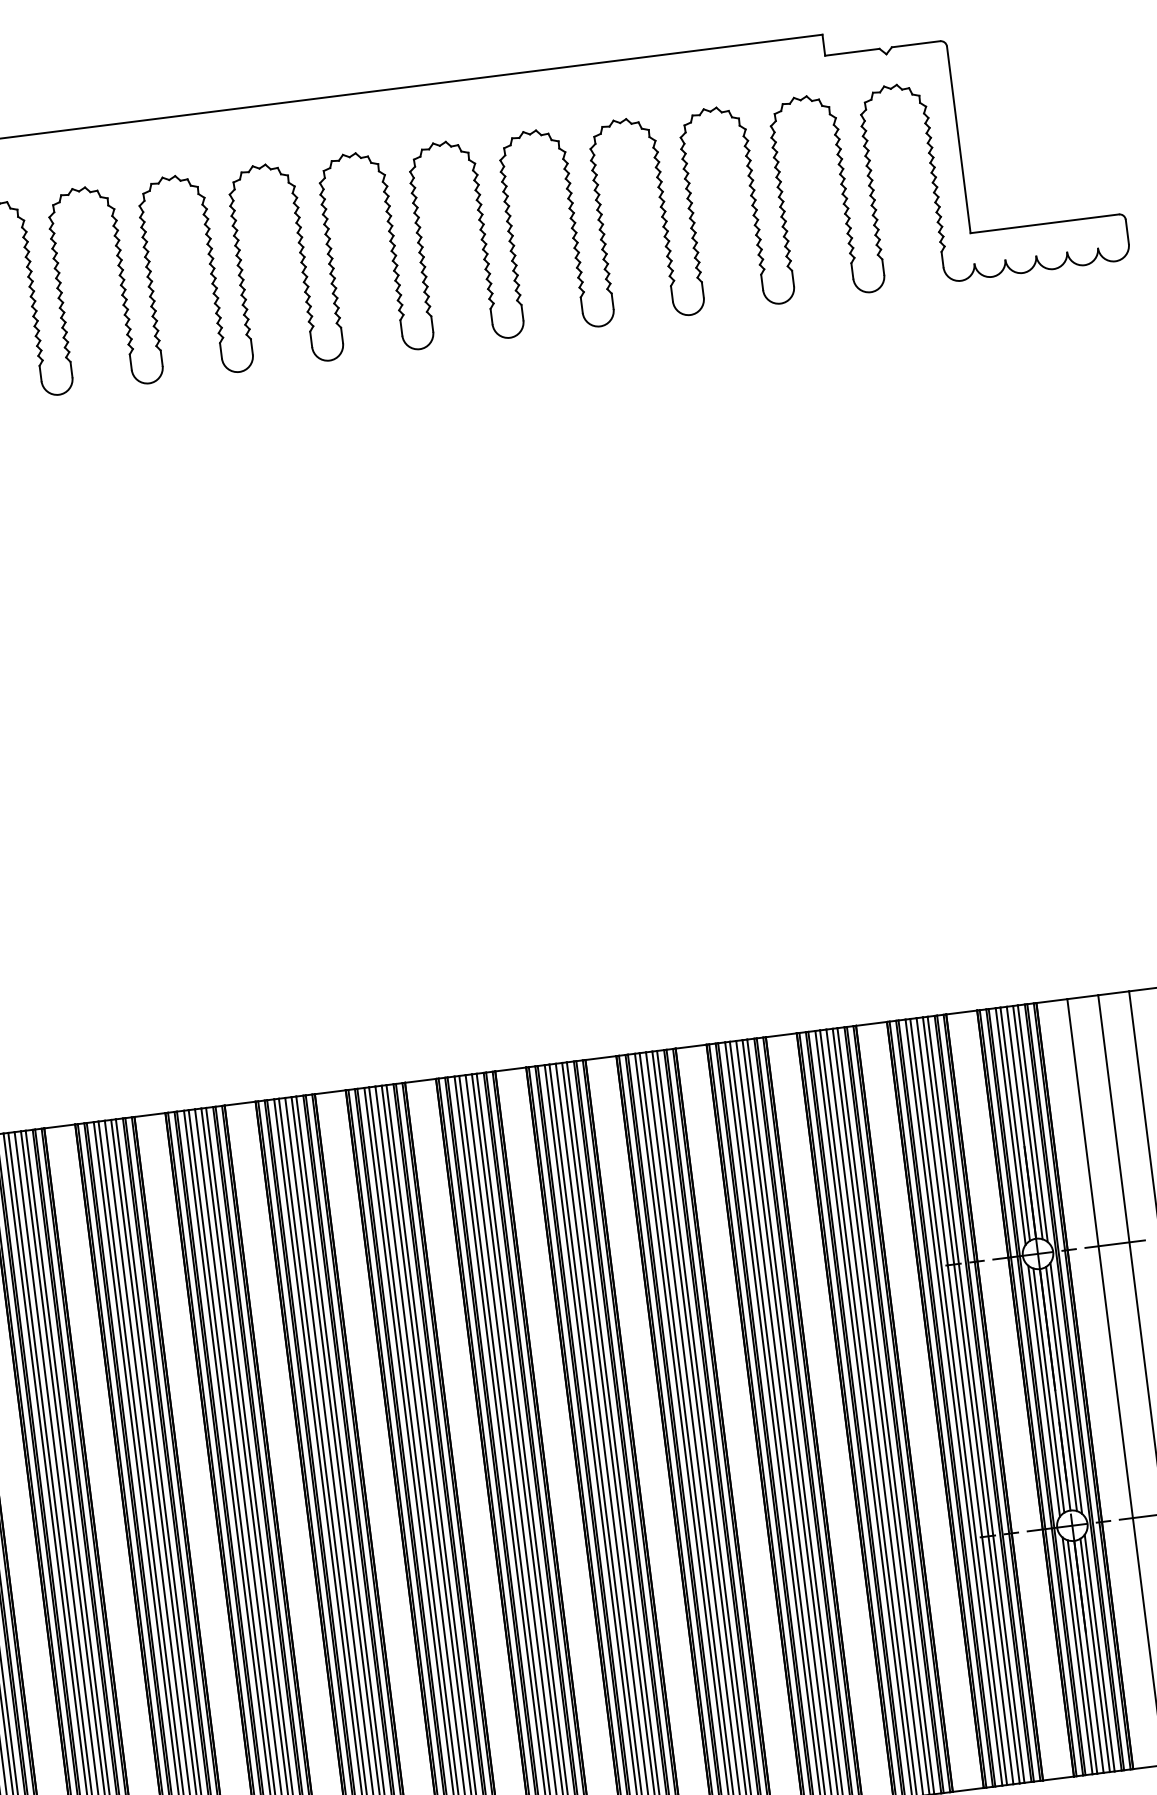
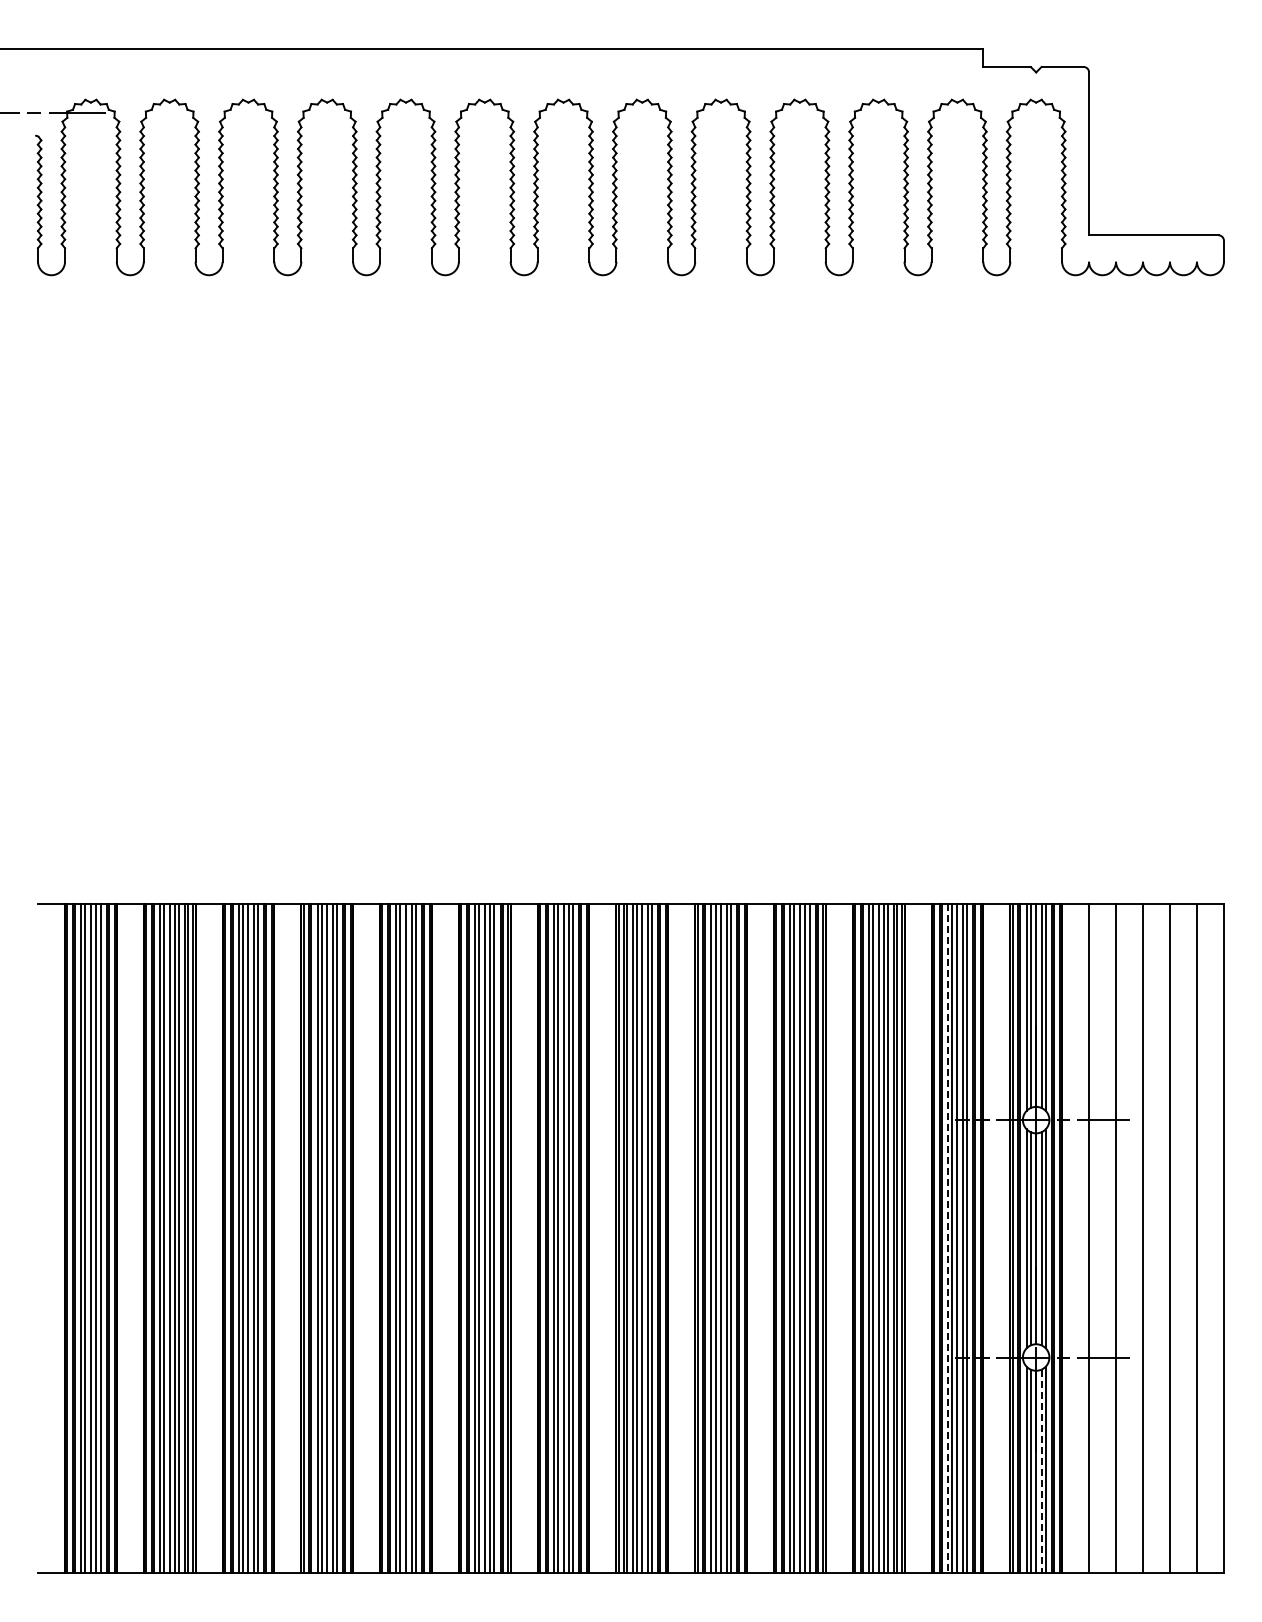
line: (953, 1402) -> (947, 1238), solid -> dashed
line: (1094, 1655) -> (1041, 1471), solid -> dashed

